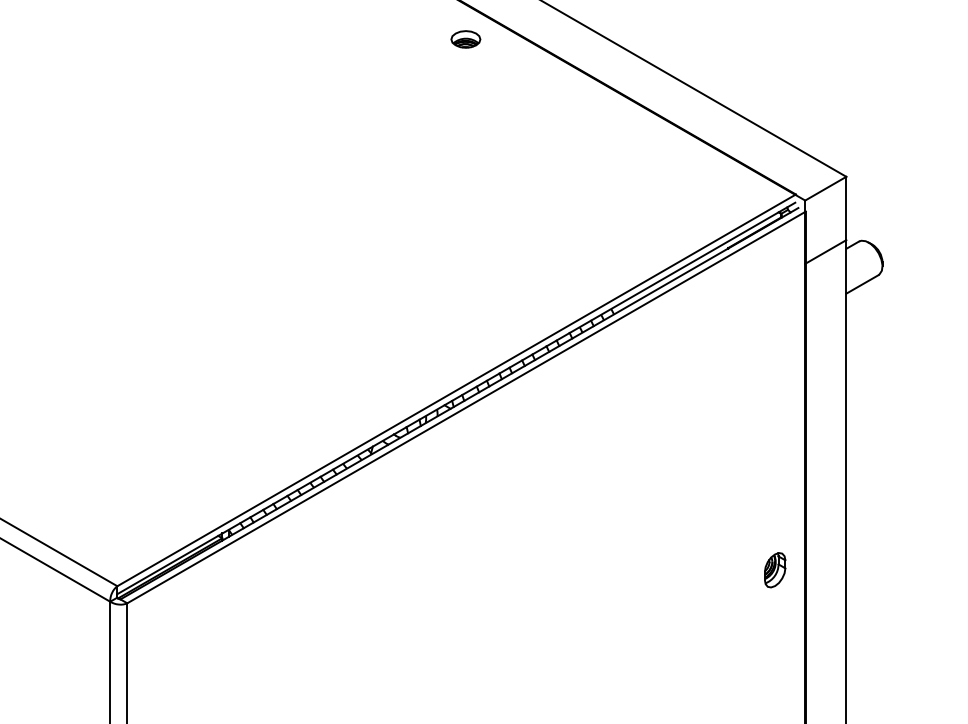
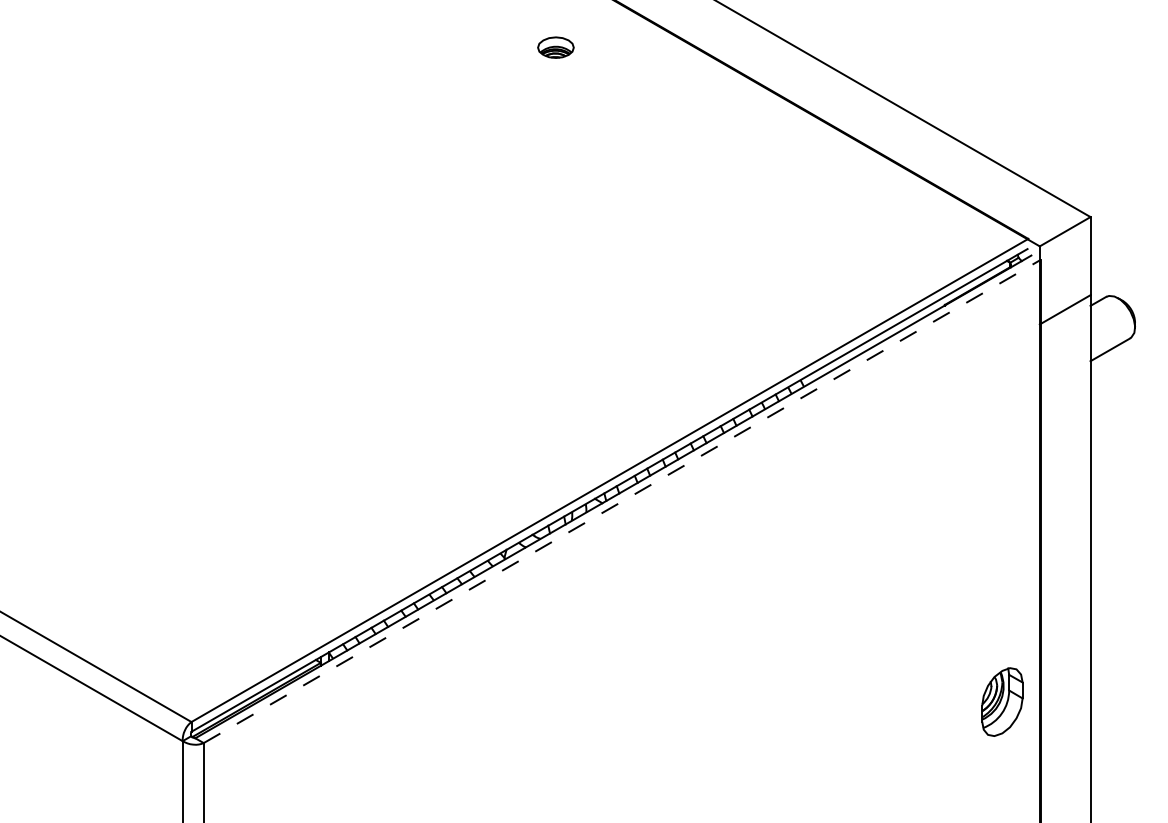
part: (465, 39) -> (555, 47), moved
line: (466, 407) -> (622, 501), solid -> dashed
part: (775, 570) -> (1003, 702), size x1.6

